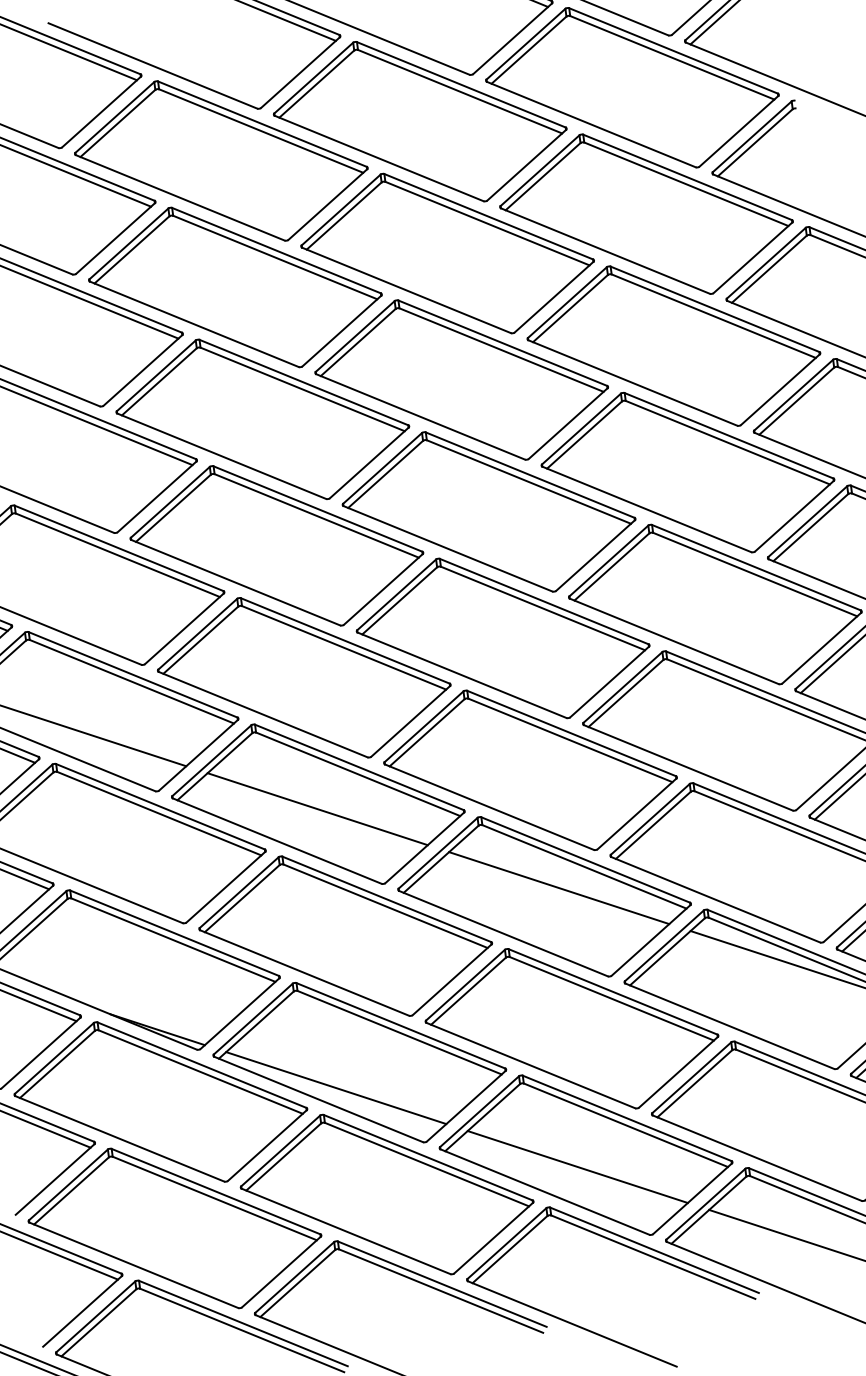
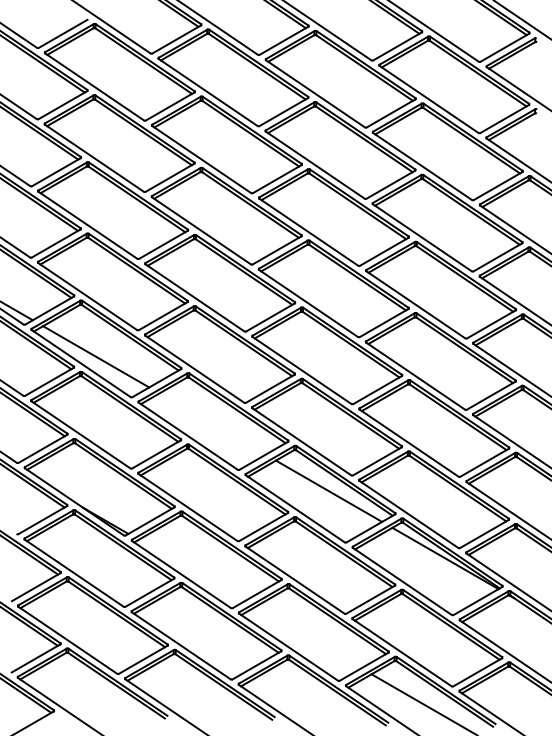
line: (317, 808) -> (212, 423), removed
line: (335, 1088) -> (191, 570), removed
line: (578, 1166) -> (308, 637), removed

